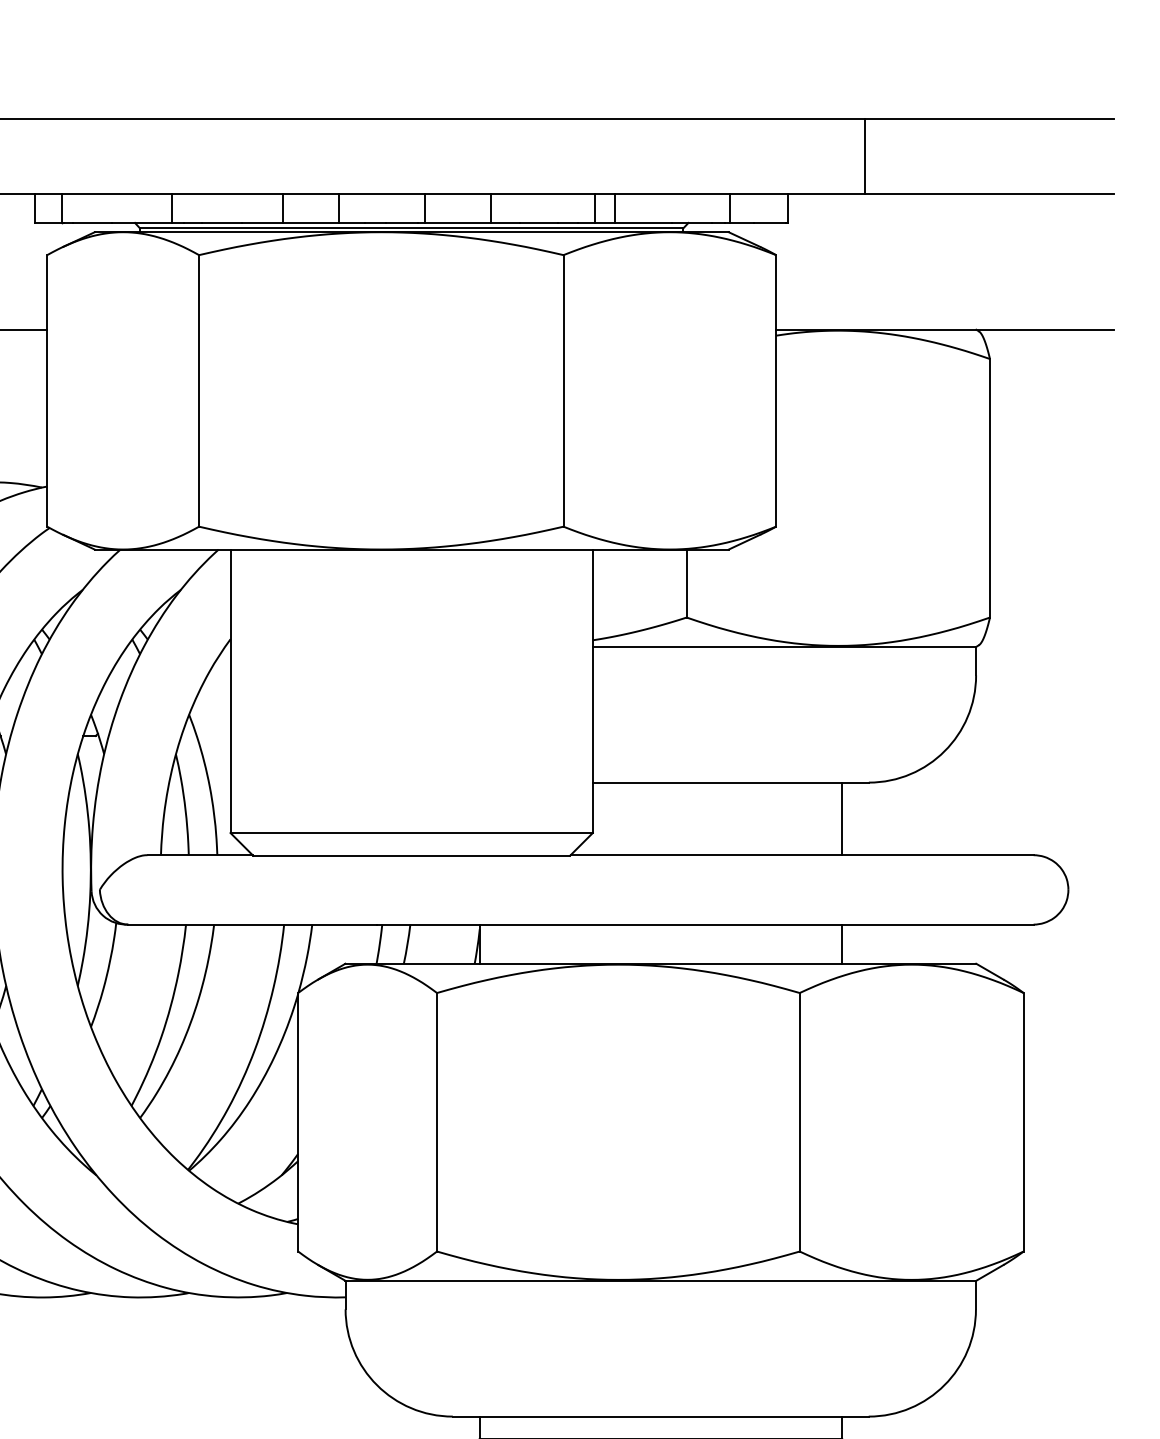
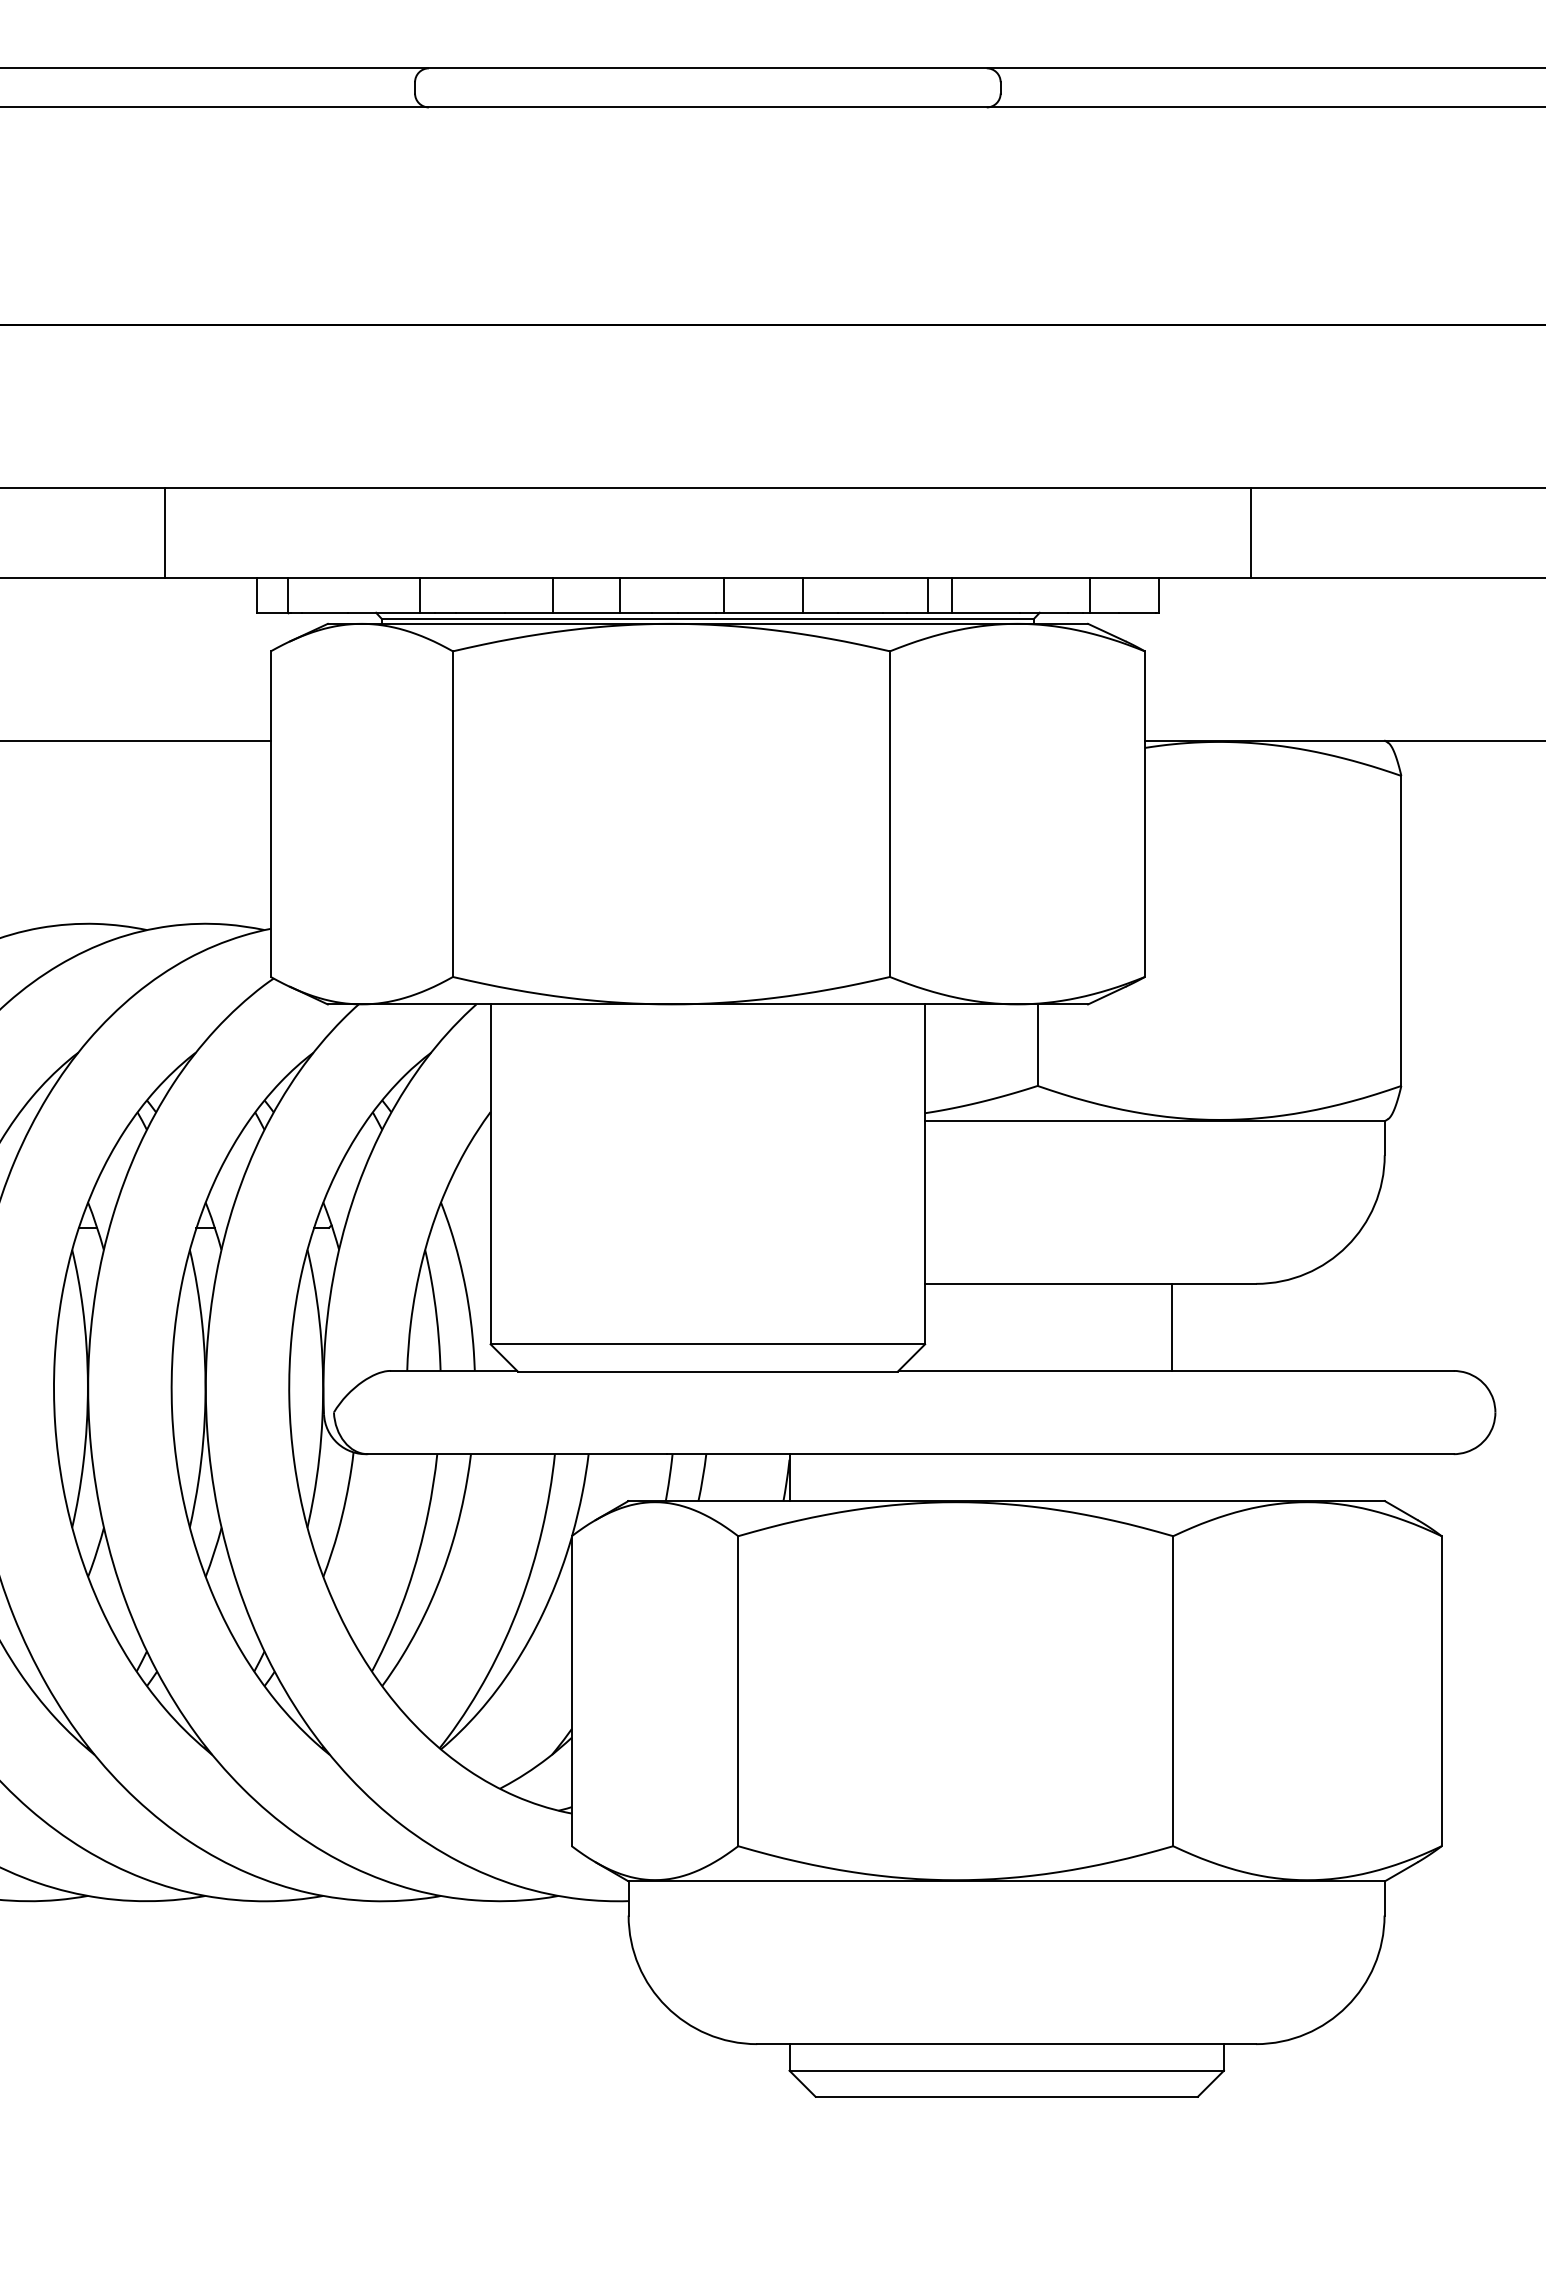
line: (841, 818) -> (1171, 1326), moved
line: (841, 944) -> (1223, 1477), removed

